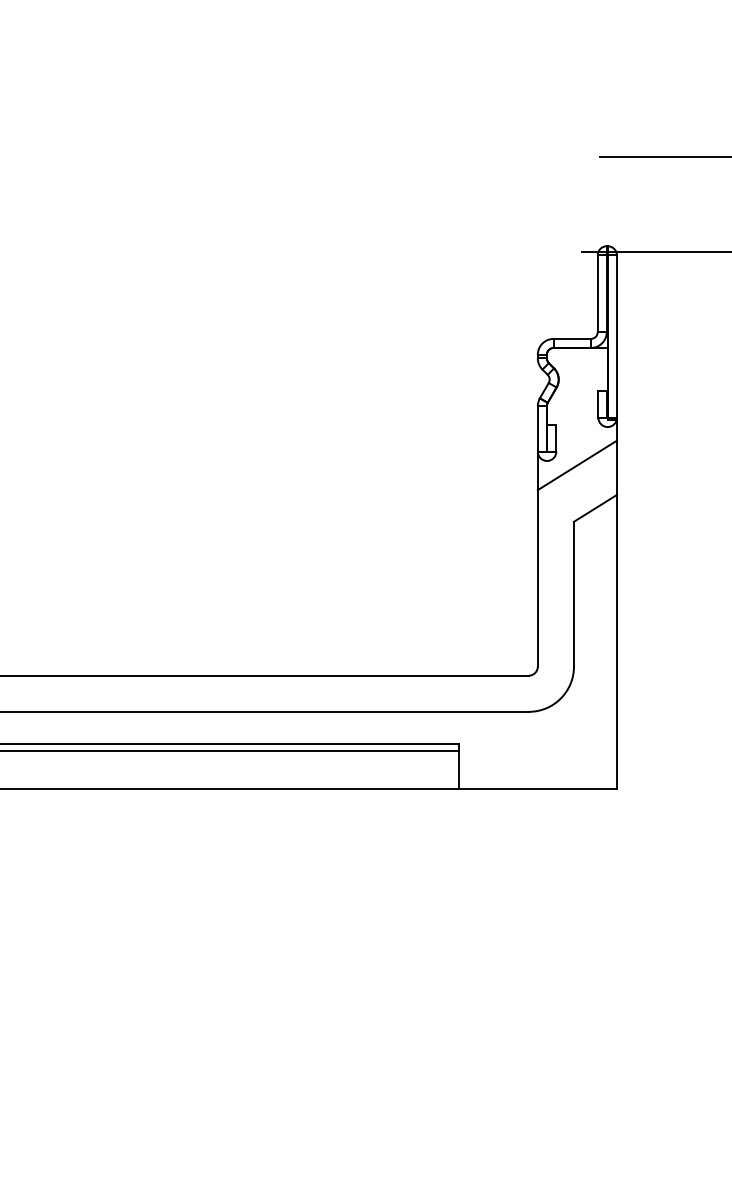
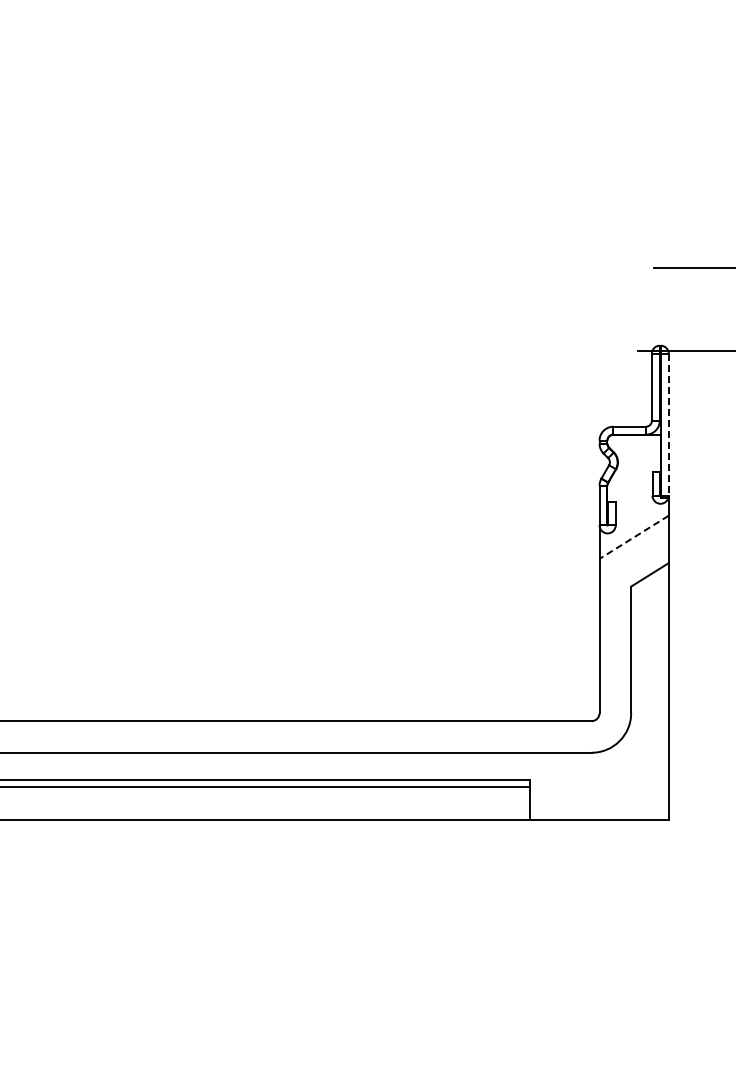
line: (616, 337) -> (668, 425), solid -> dashed
line: (577, 465) -> (634, 537), solid -> dashed

